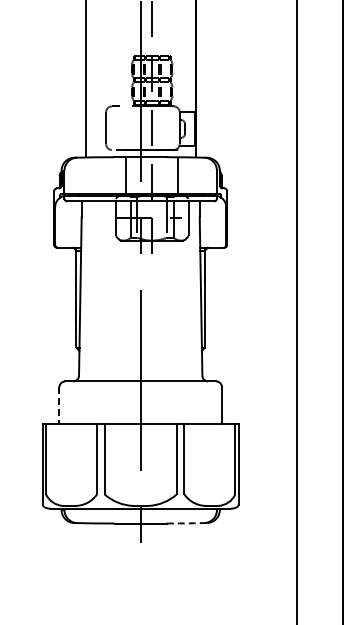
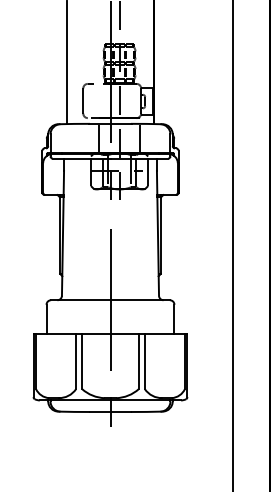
line: (59, 406) -> (46, 319), dashed -> solid
arc: (186, 523) -> (146, 411), dashed -> solid

